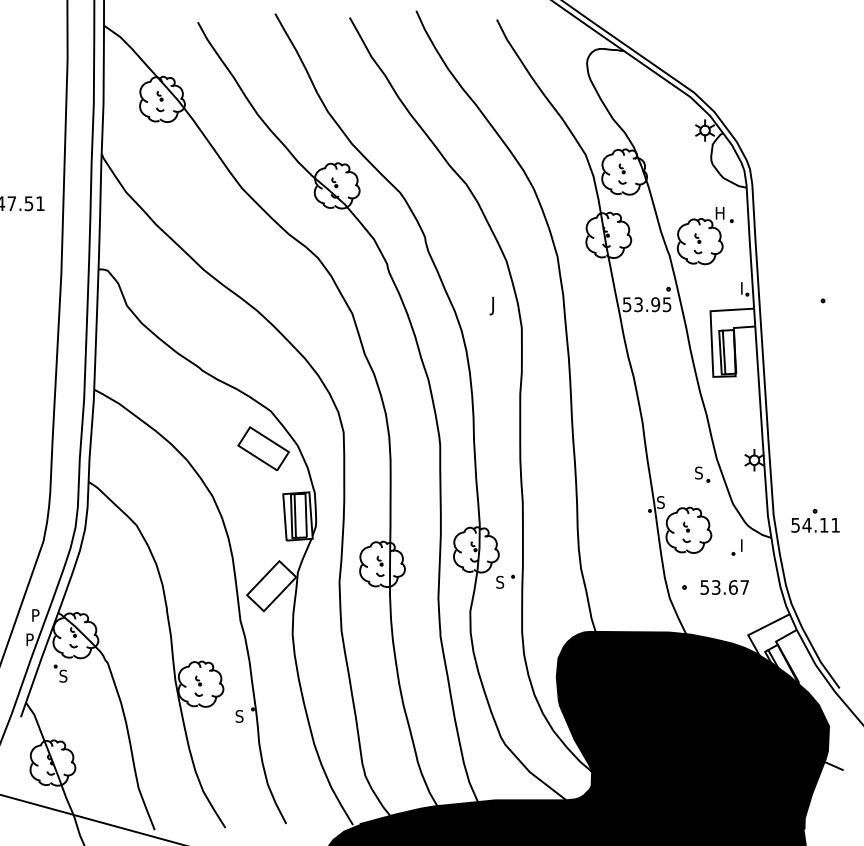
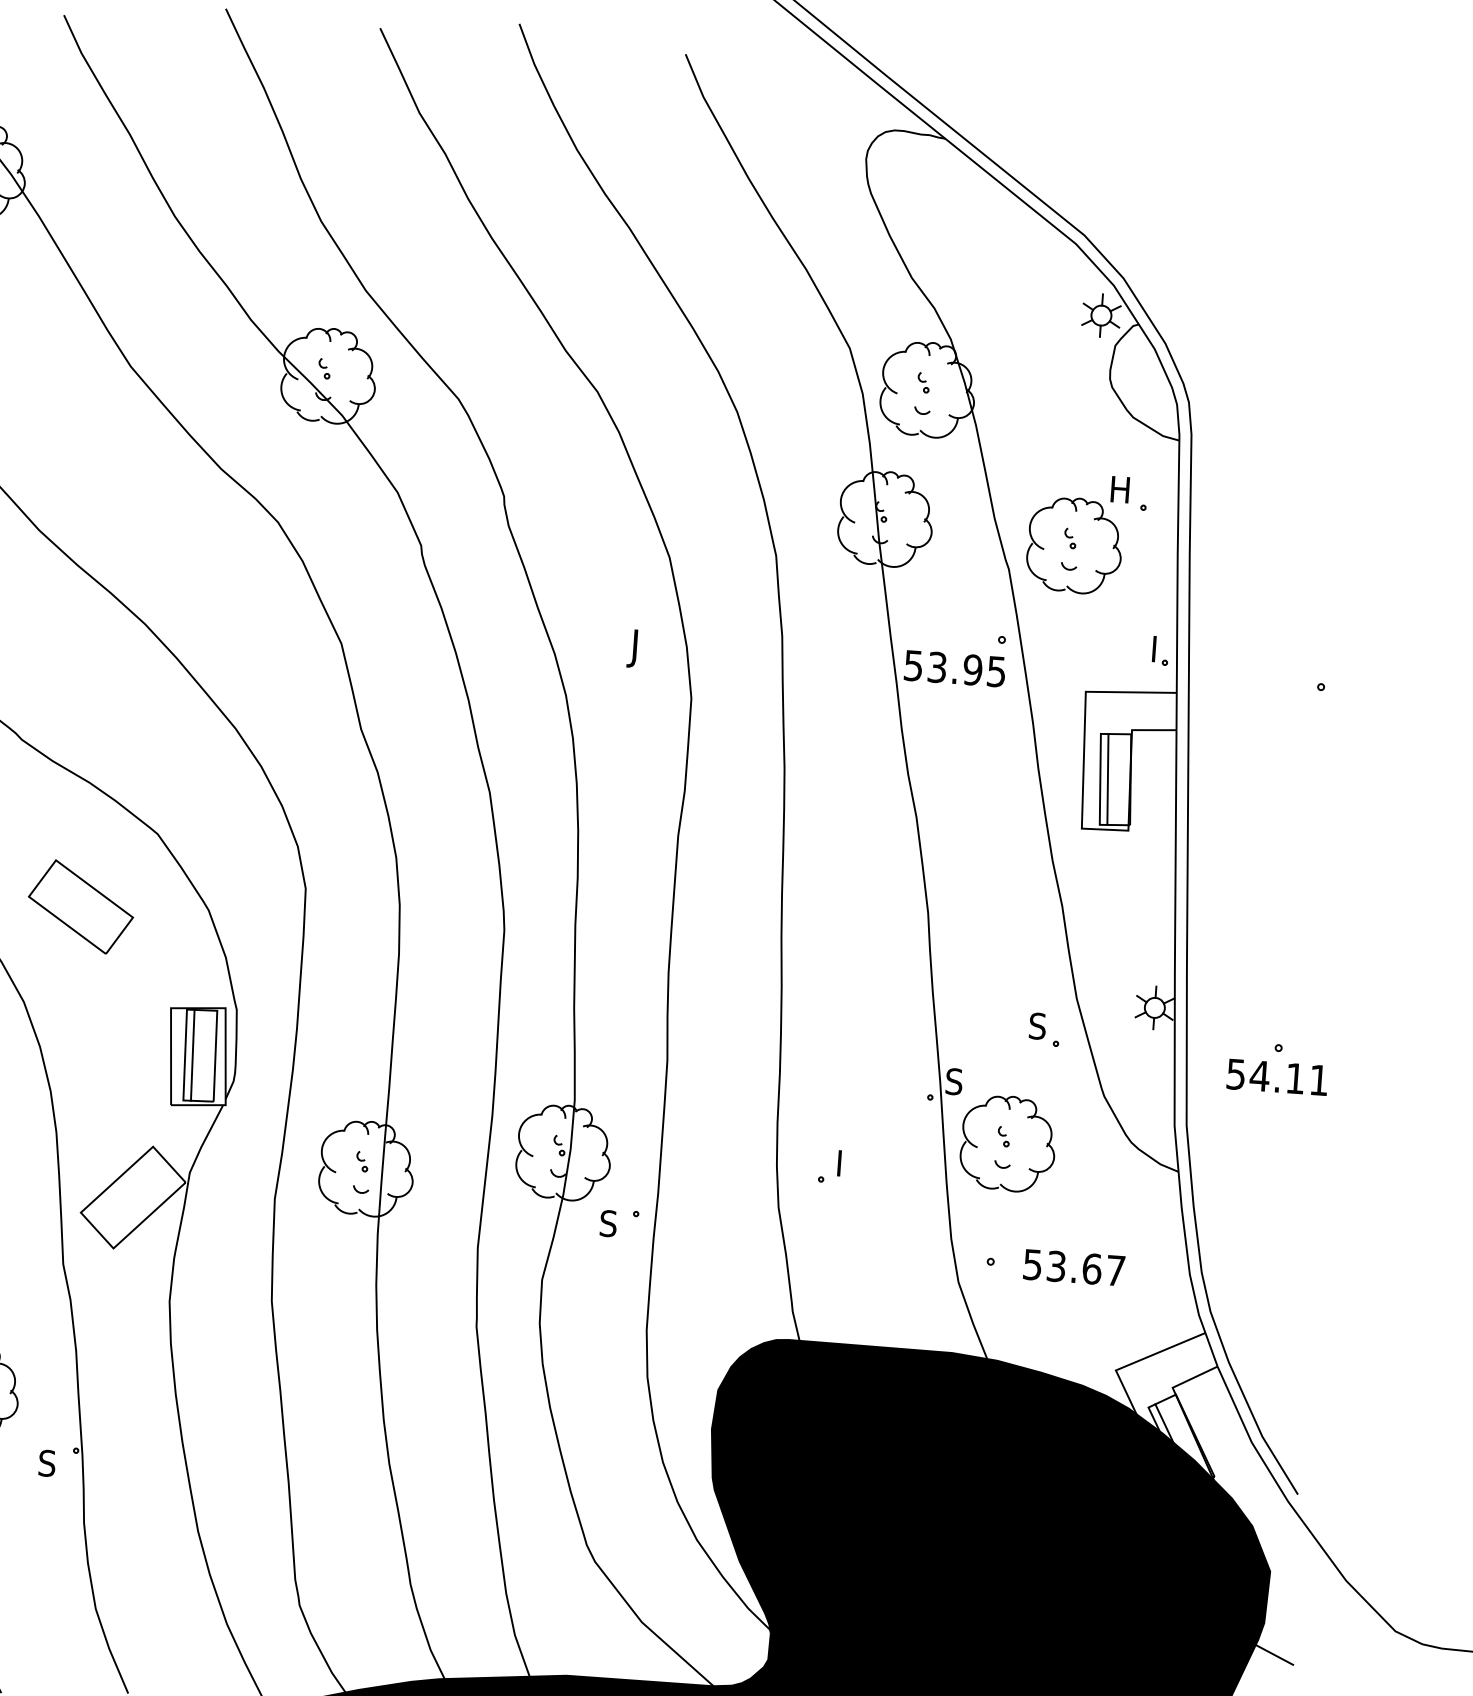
part: (263, 448) -> (80, 906), moved
part: (815, 520) -> (1278, 1067), moved
part: (736, 547) -> (828, 1166), moved

